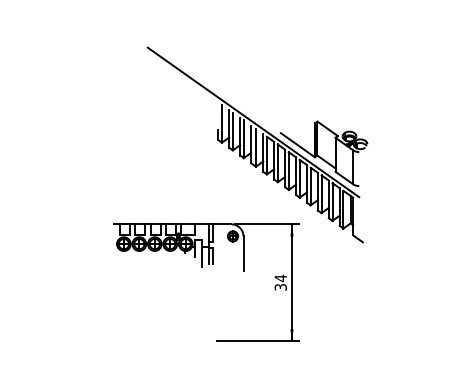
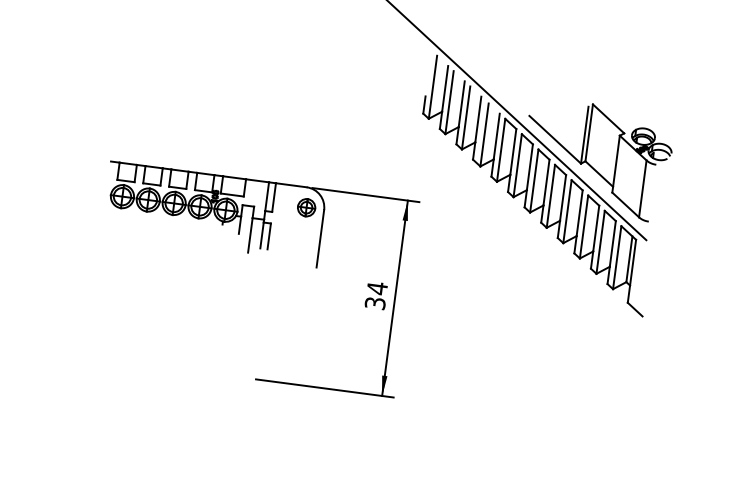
part: (202, 267) -> (248, 253), moved

